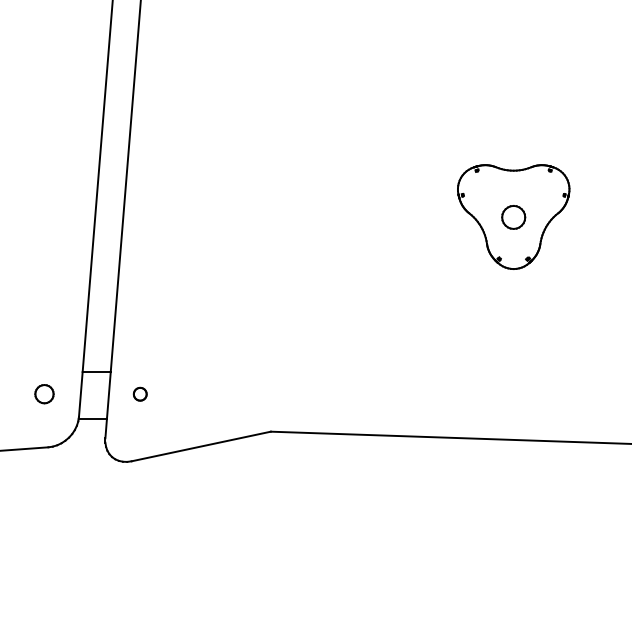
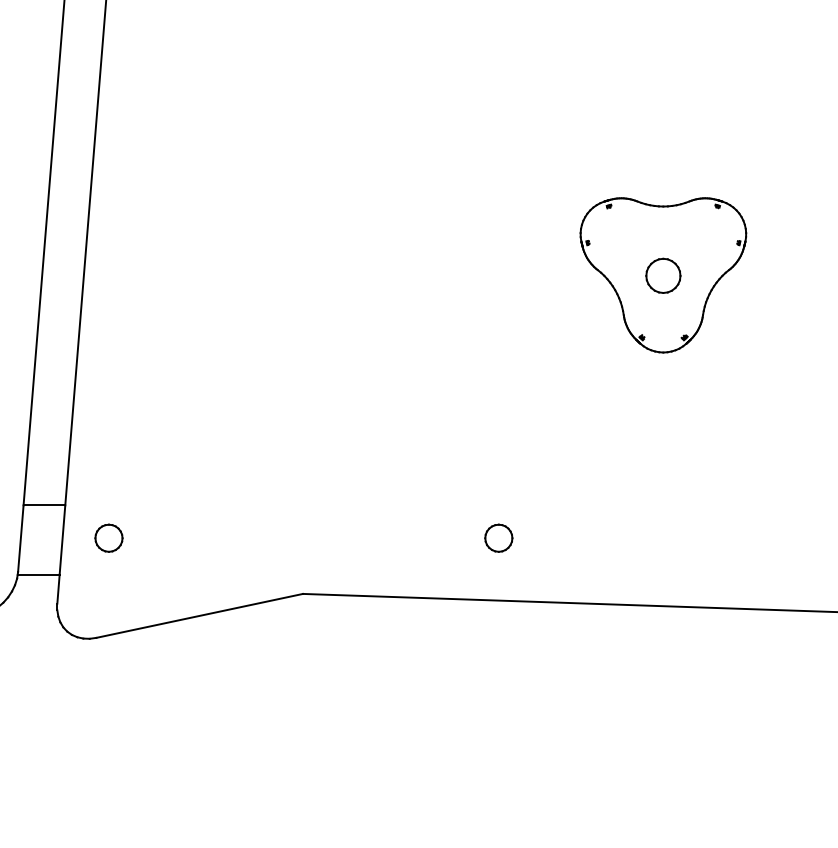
part: (140, 394) -> (109, 538), size x1.43
part: (402, 394) -> (498, 538), added

